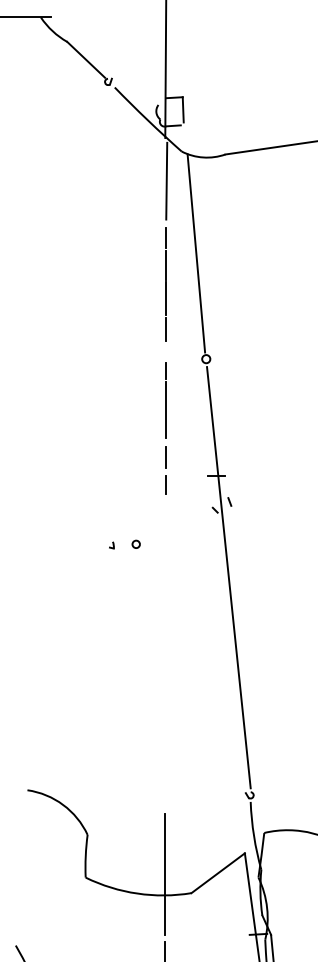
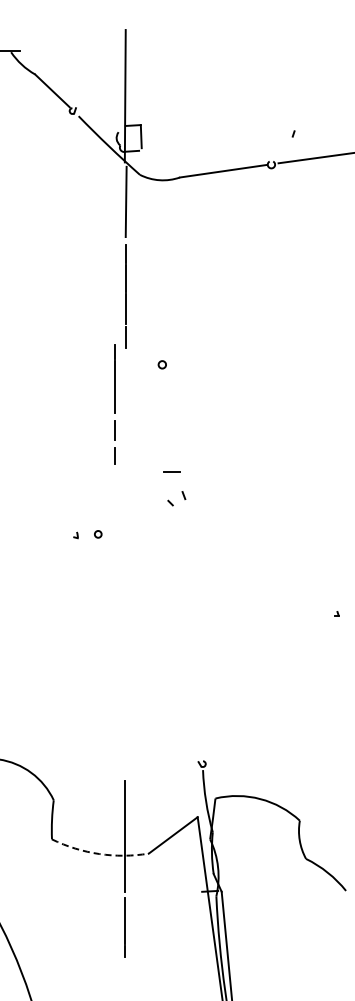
line: (196, 252) -> (153, 267), removed
line: (165, 428) -> (114, 404), moved
line: (229, 577) -> (183, 564), removed
arc: (137, 894) -> (99, 854), solid -> dashed

